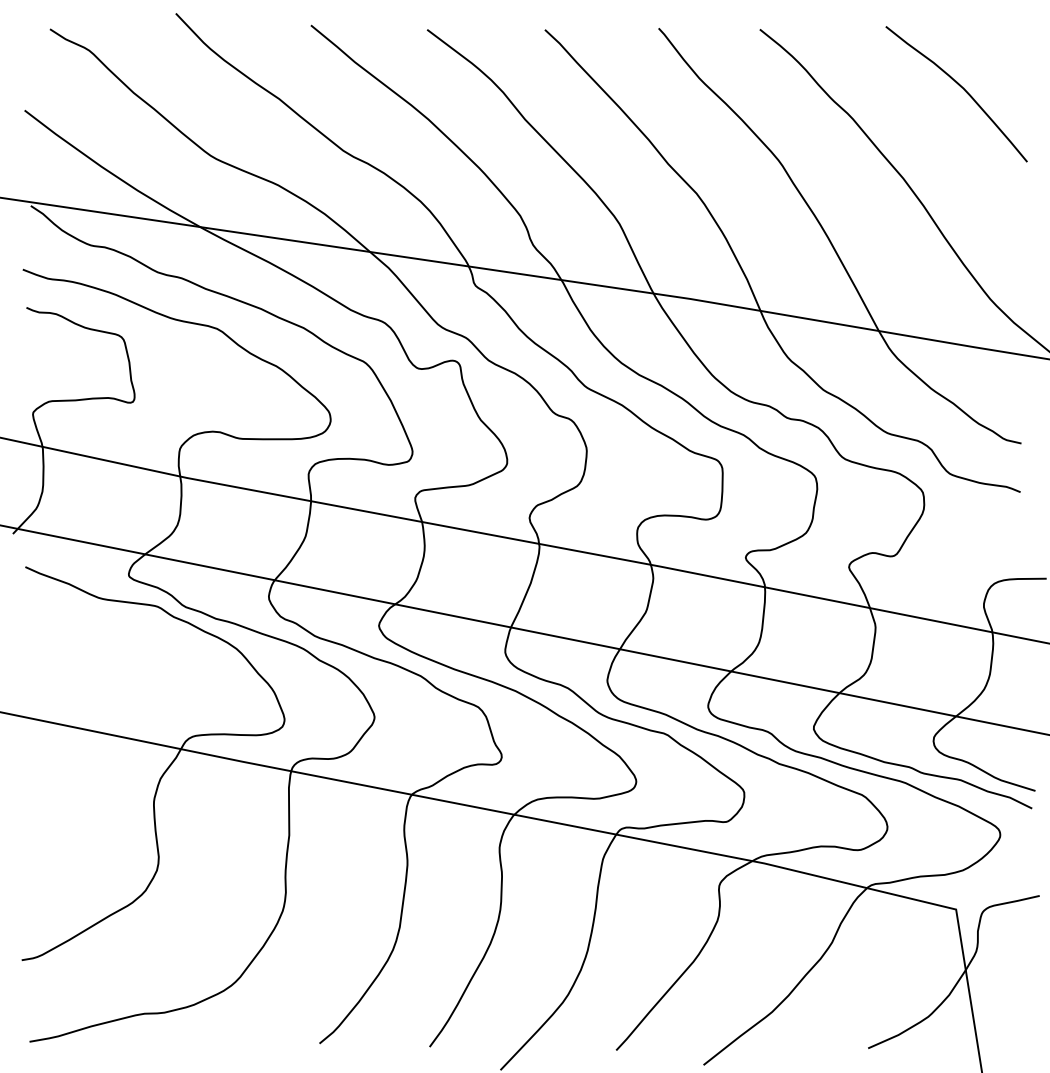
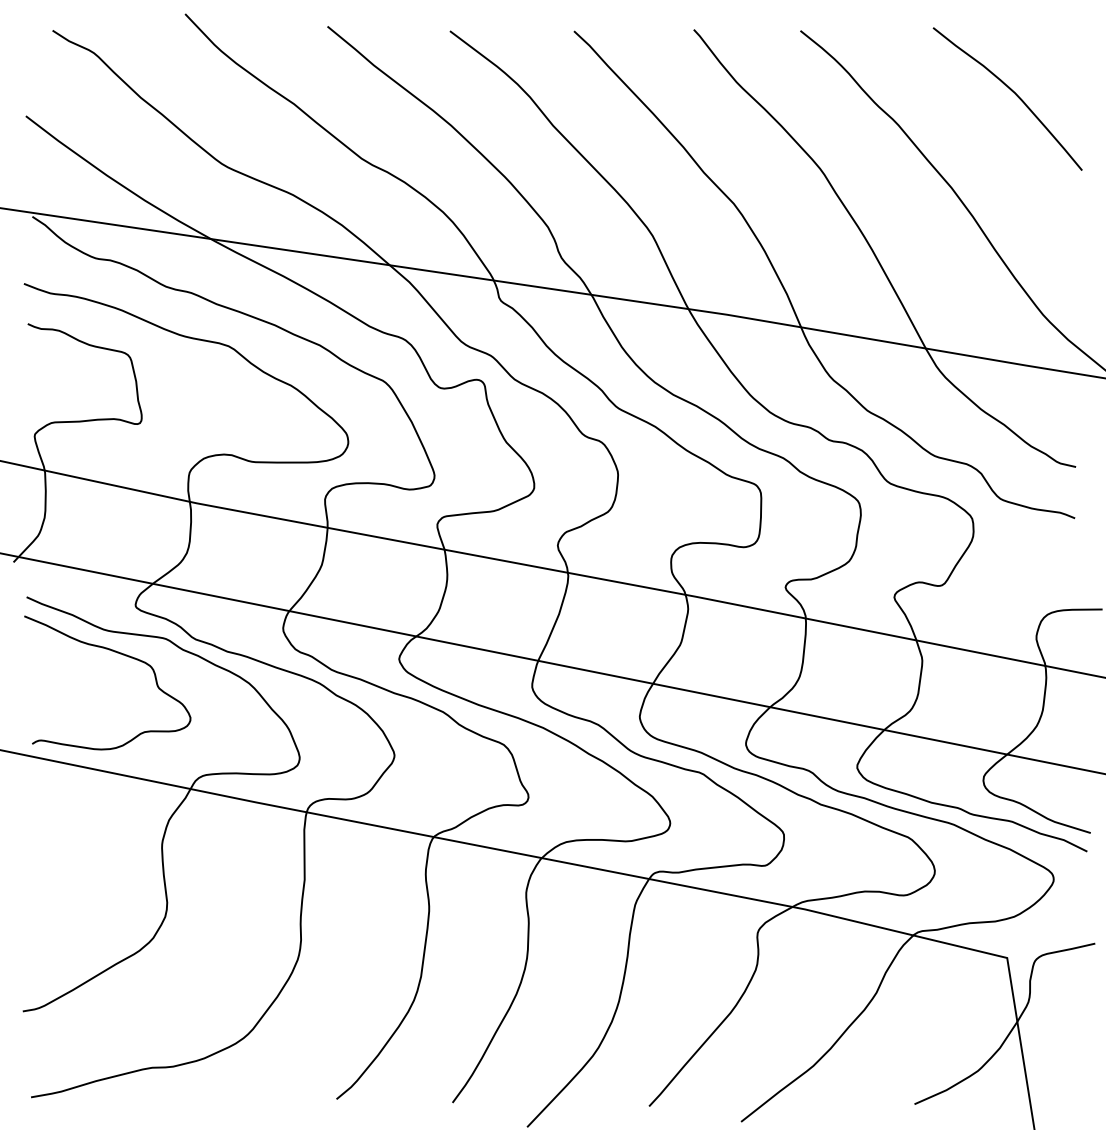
curve: (111, 620) -> (117, 653), added

